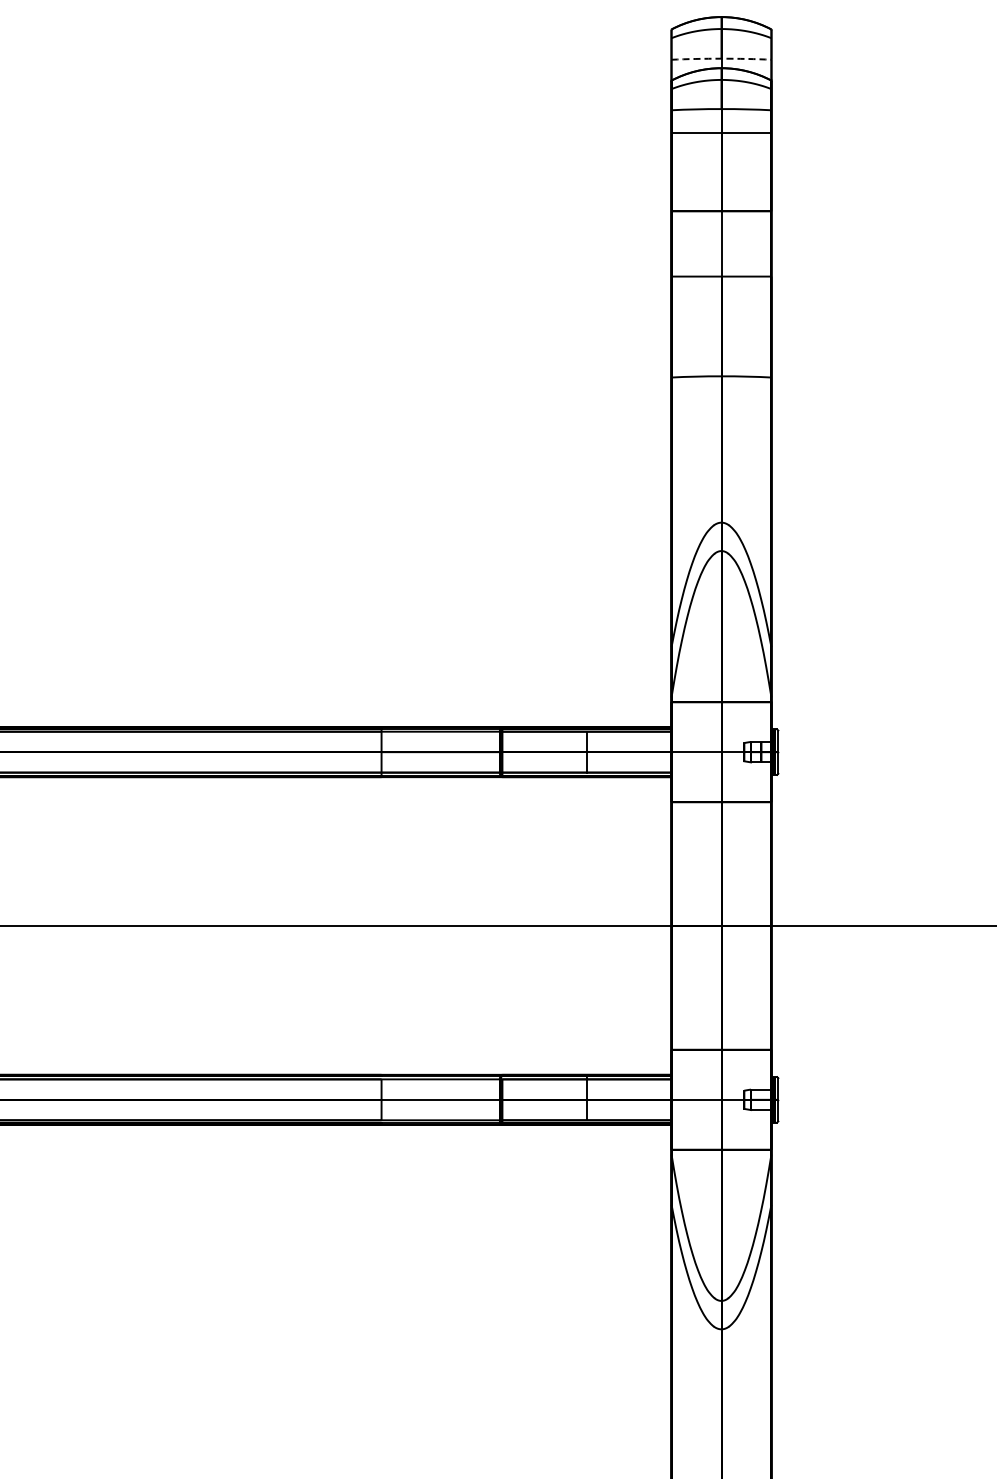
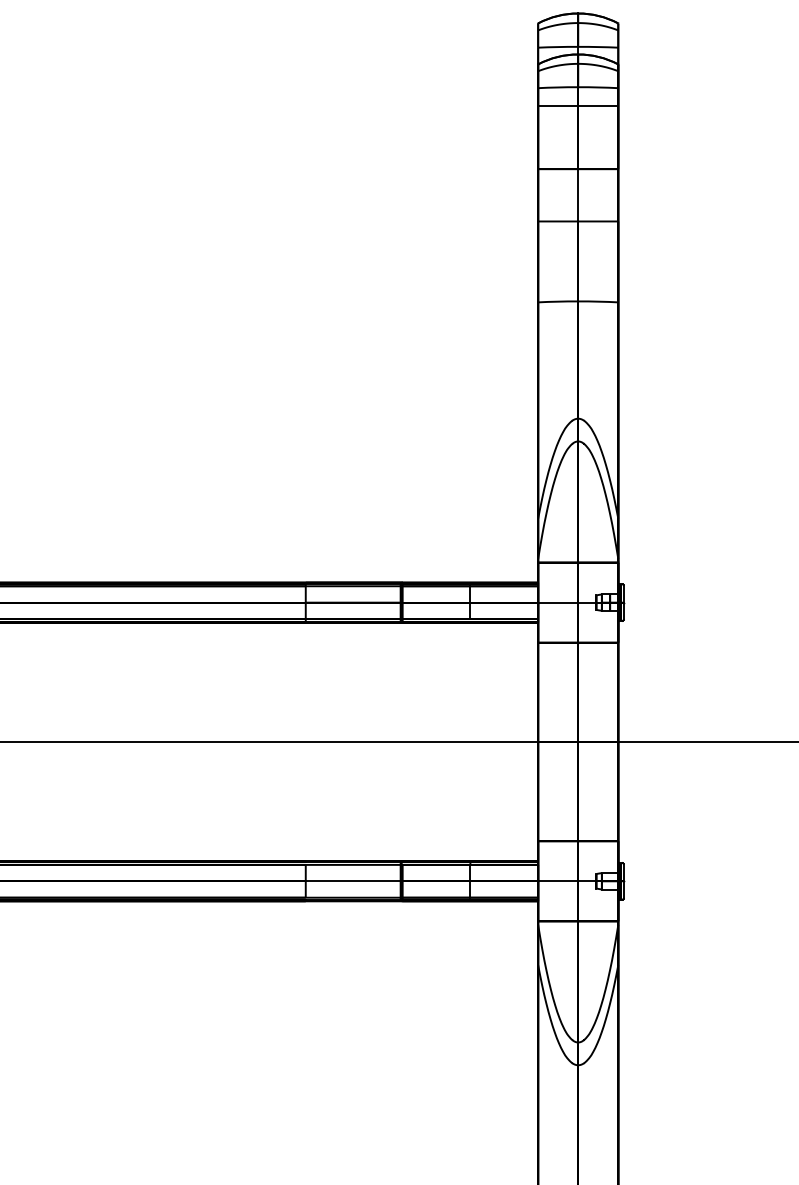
arc: (721, 58) -> (578, 46), dashed -> solid

